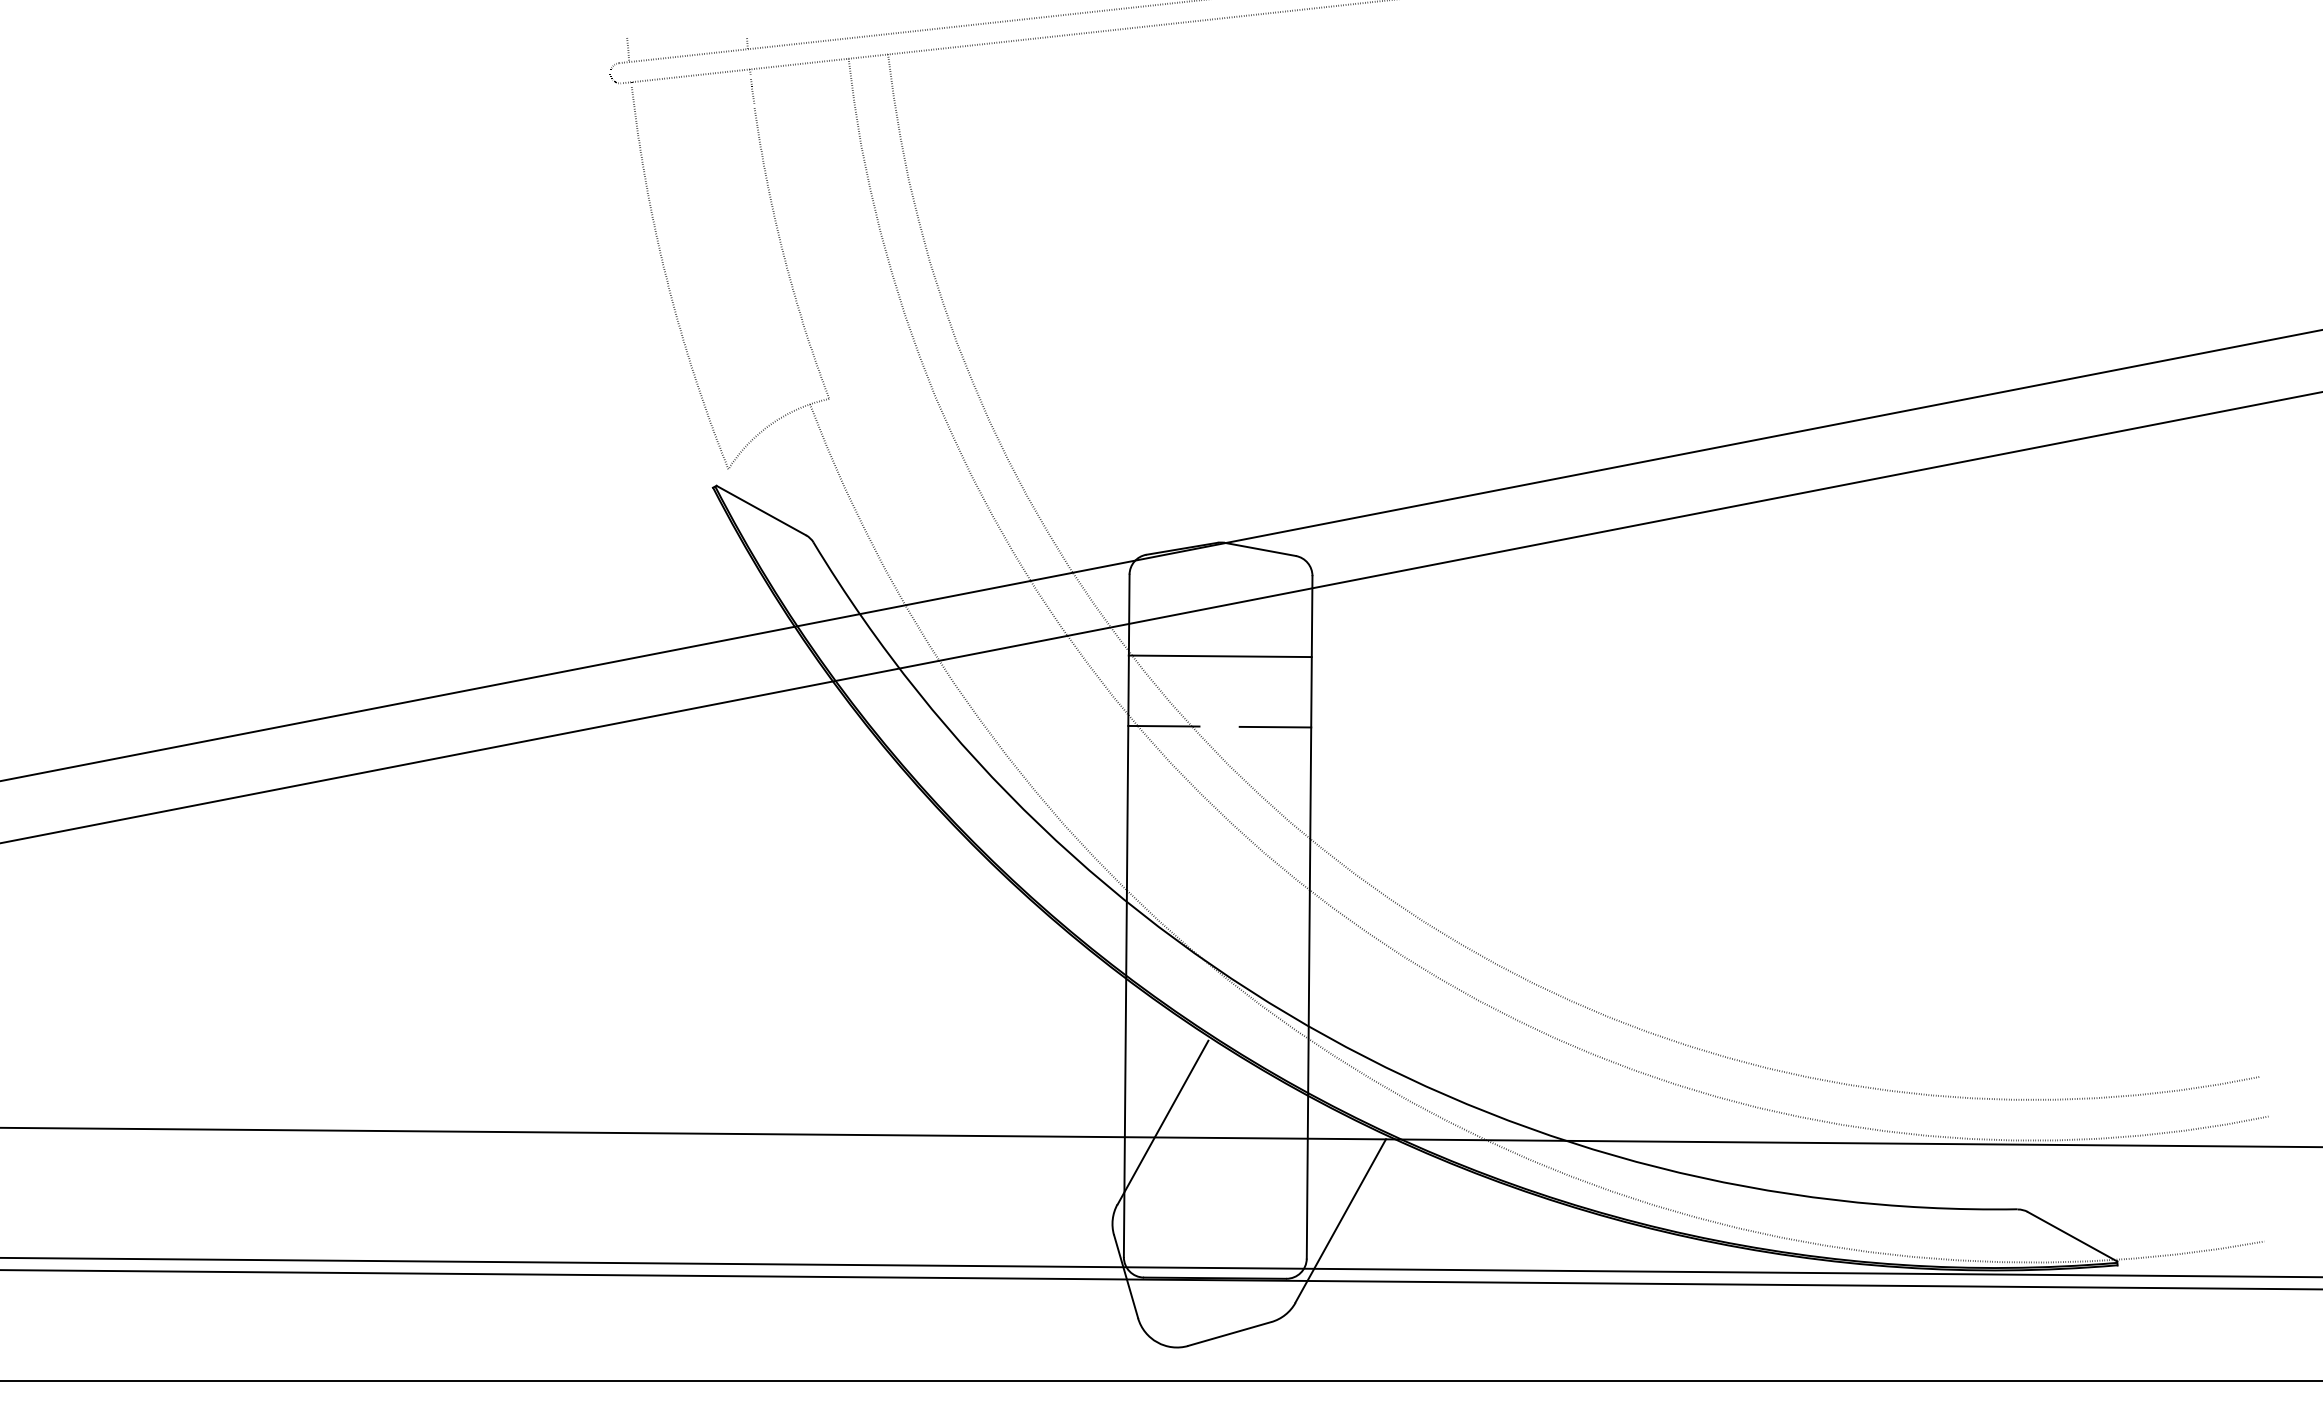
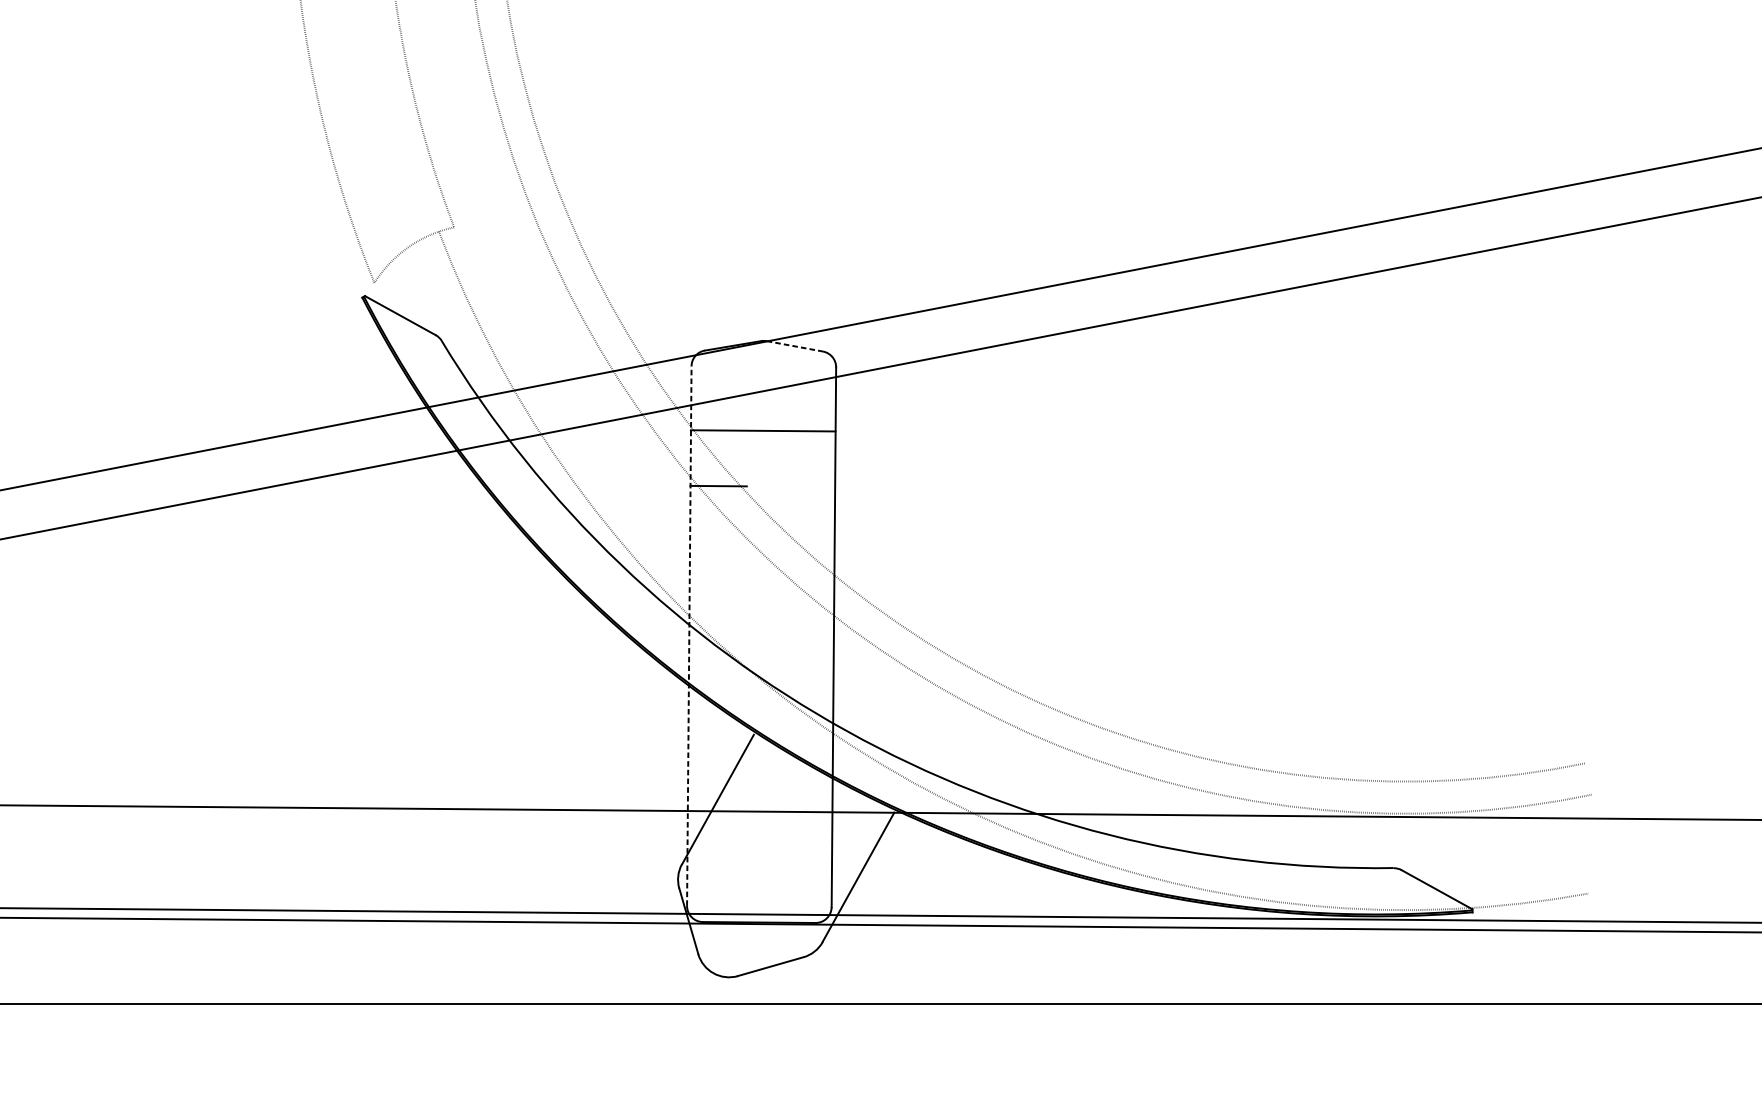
line: (1260, 549) -> (795, 346), solid -> dashed
line: (1275, 726) -> (806, 486), removed
line: (1126, 915) -> (689, 635), solid -> dashed

